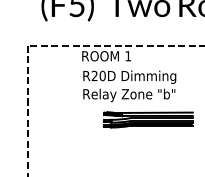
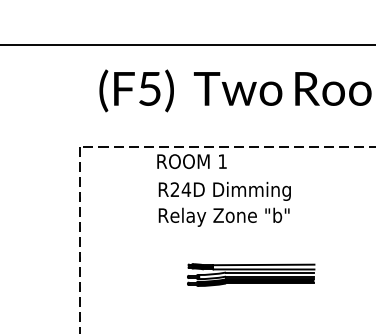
text: (102, 75) -> (186, 189), R20D -> R24D
part: (148, 119) -> (251, 274), moved

